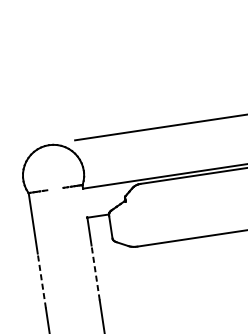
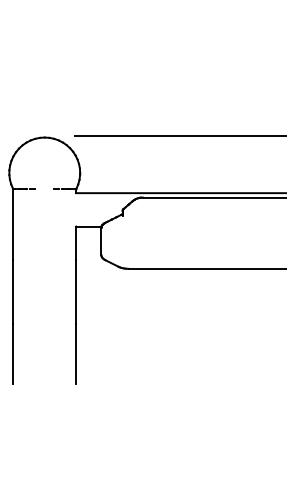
line: (95, 272) -> (76, 291), dashed -> solid
line: (42, 280) -> (13, 291), dashed -> solid

